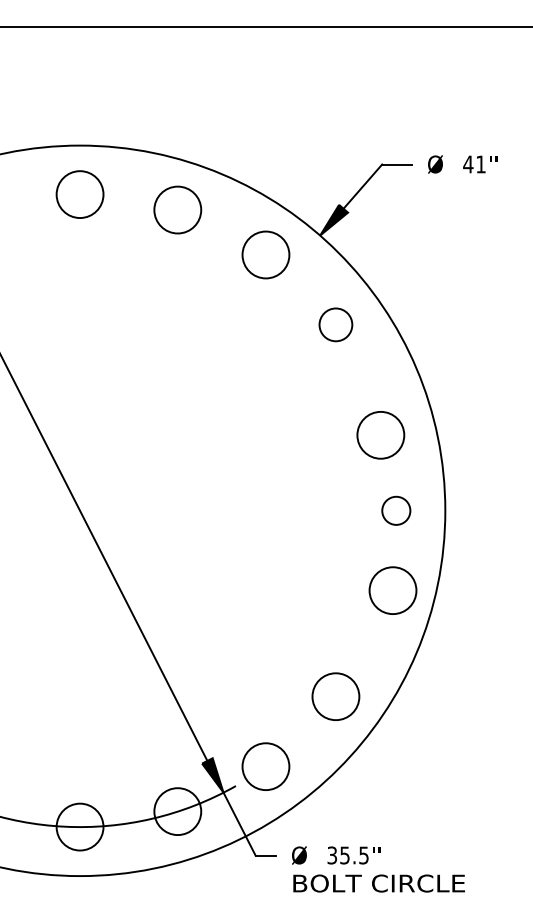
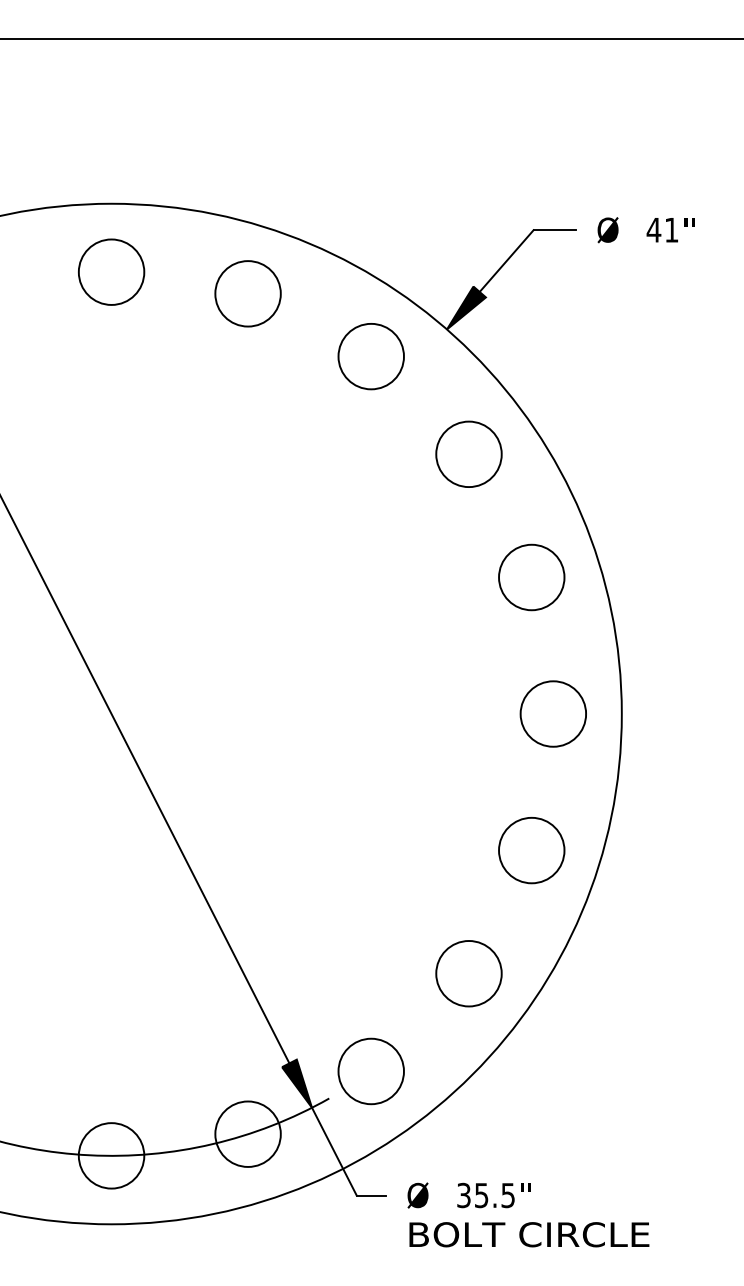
circle: (335, 324) -> (468, 453), size x1.43
circle: (380, 435) -> (531, 577), moved
circle: (396, 510) -> (553, 713), size x1.67
circle: (392, 590) -> (531, 850), moved

